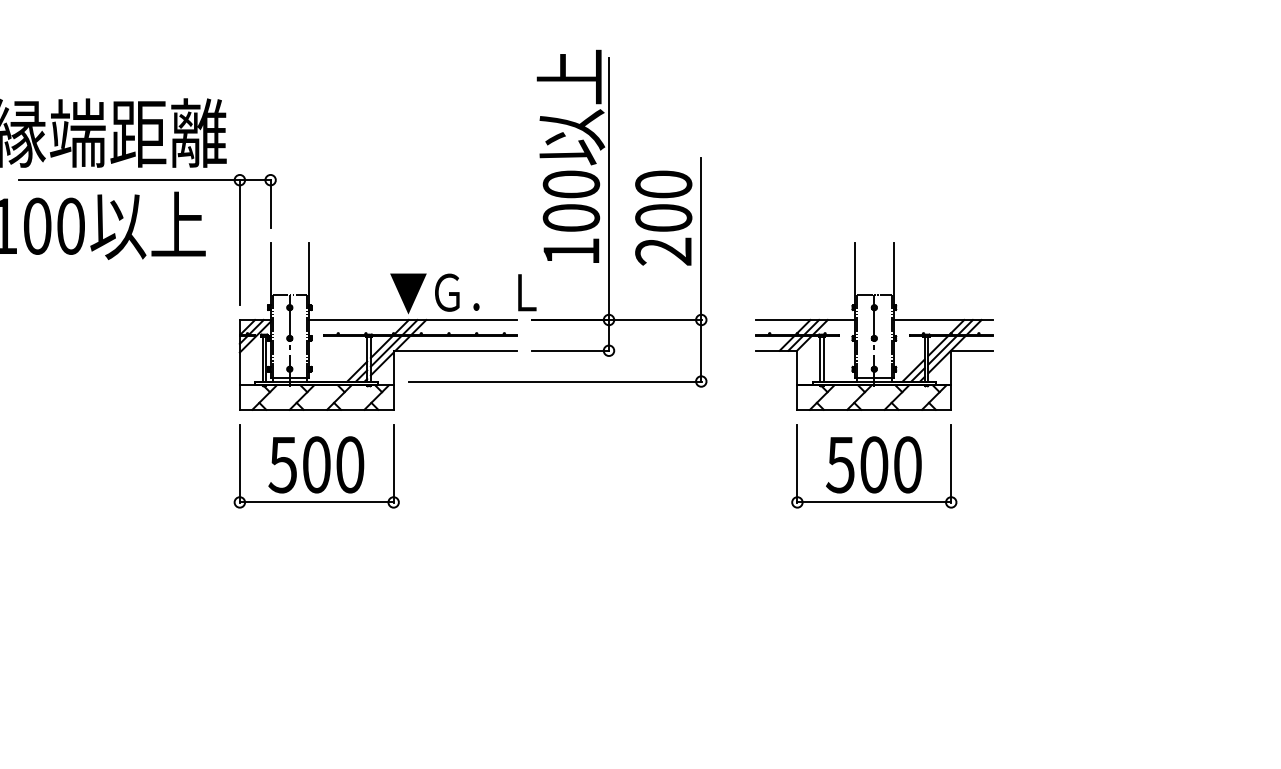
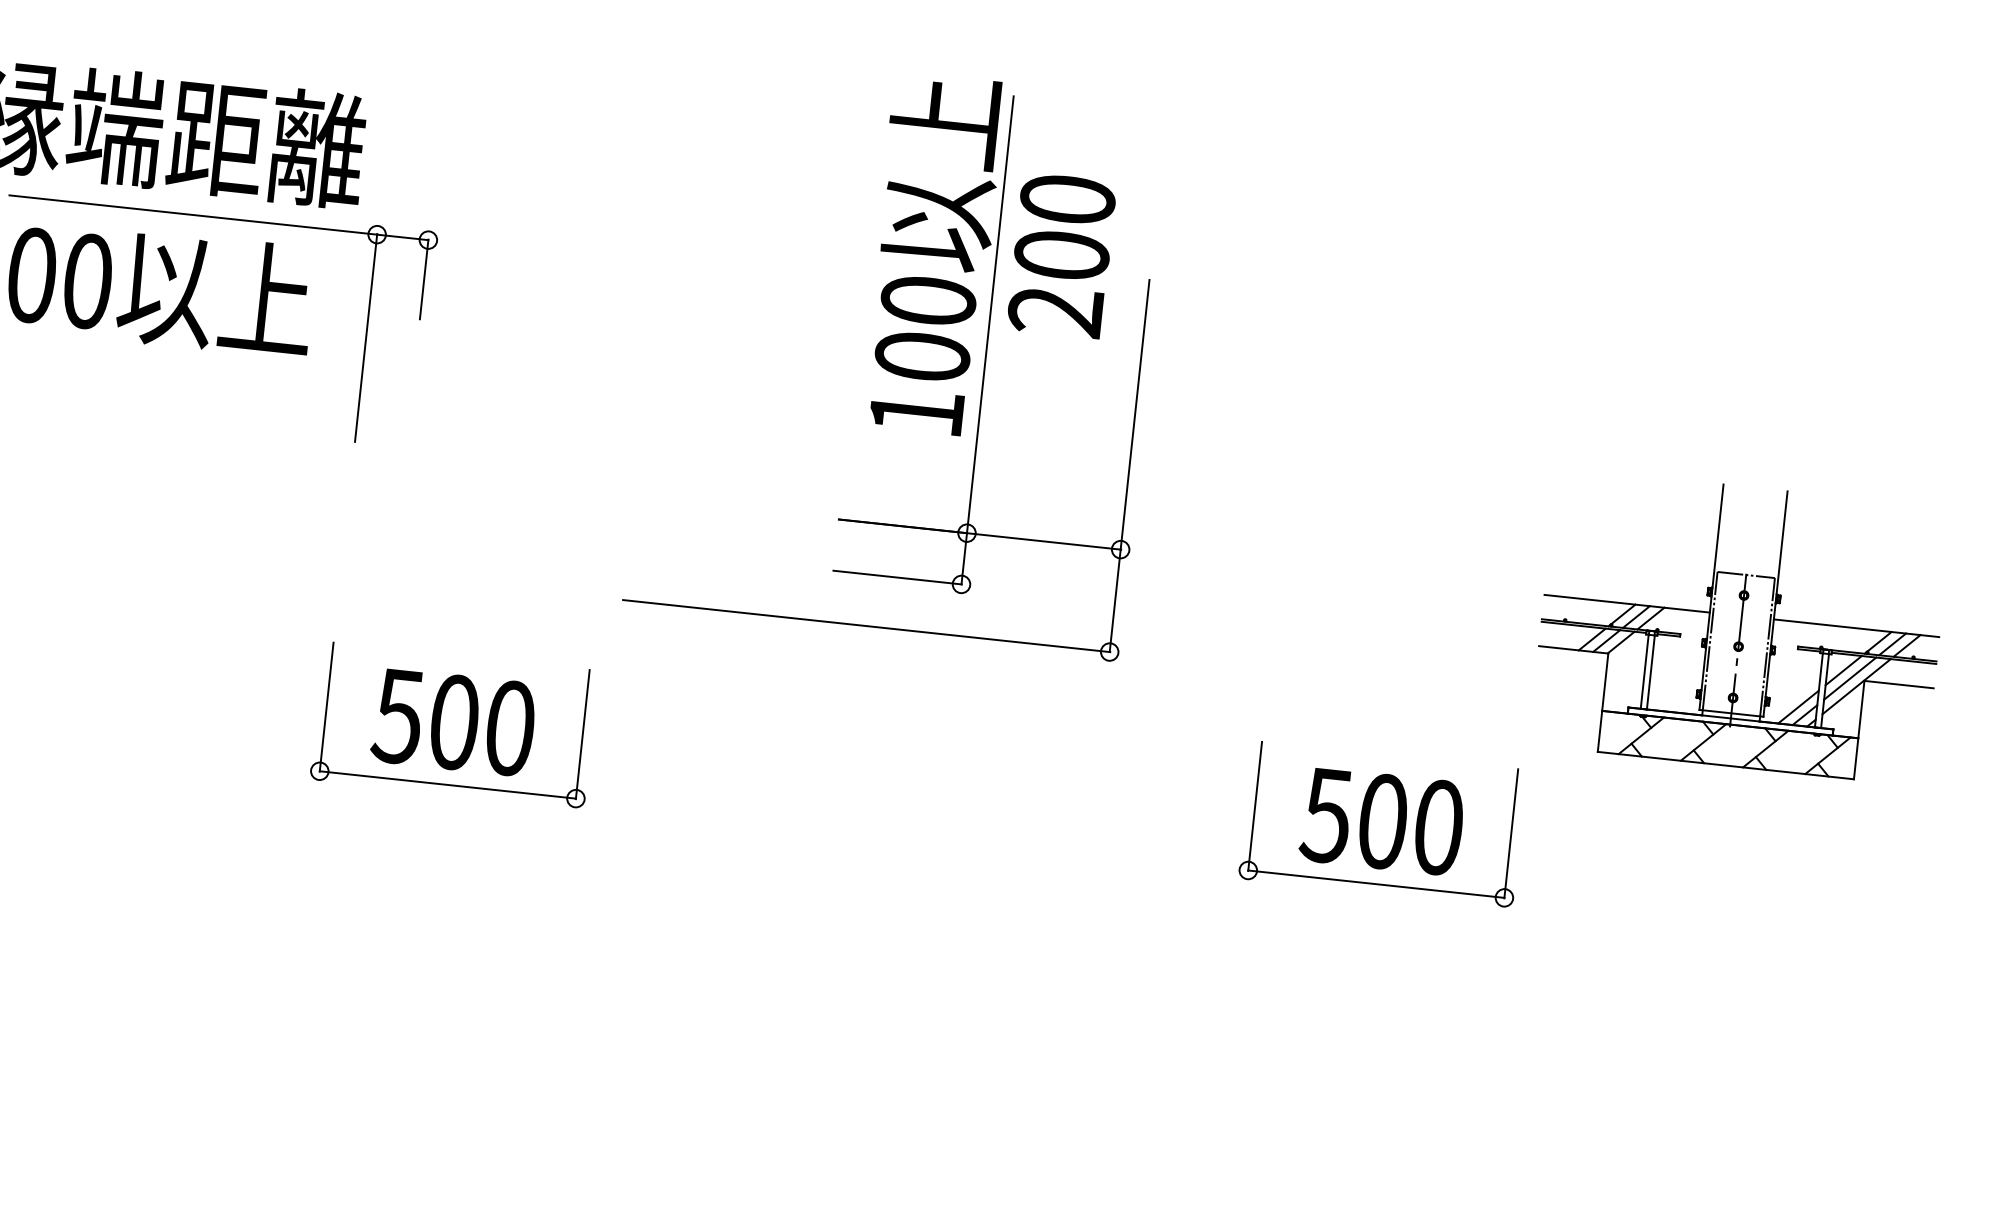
text: (663, 217) -> (1061, 254), moved
part: (387, 326) -> (596, 504), removed
part: (874, 326) -> (1740, 626), moved

